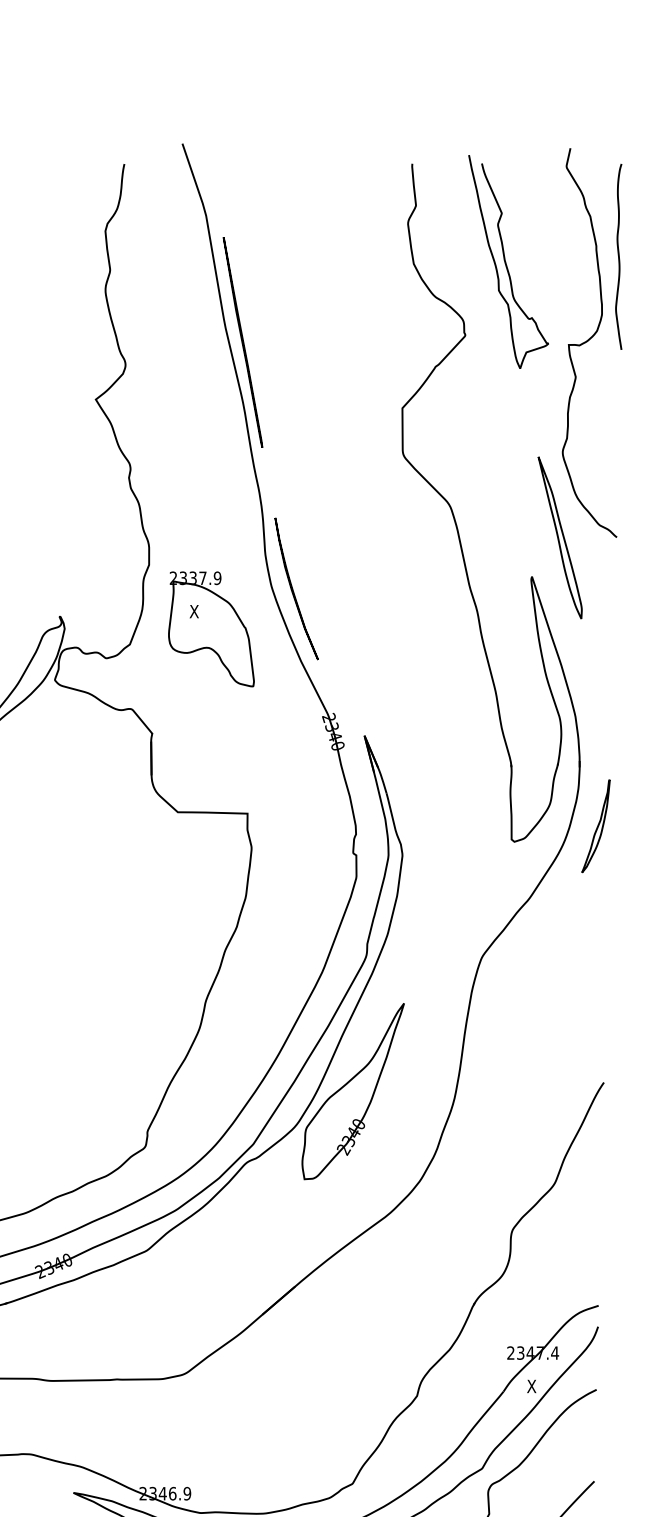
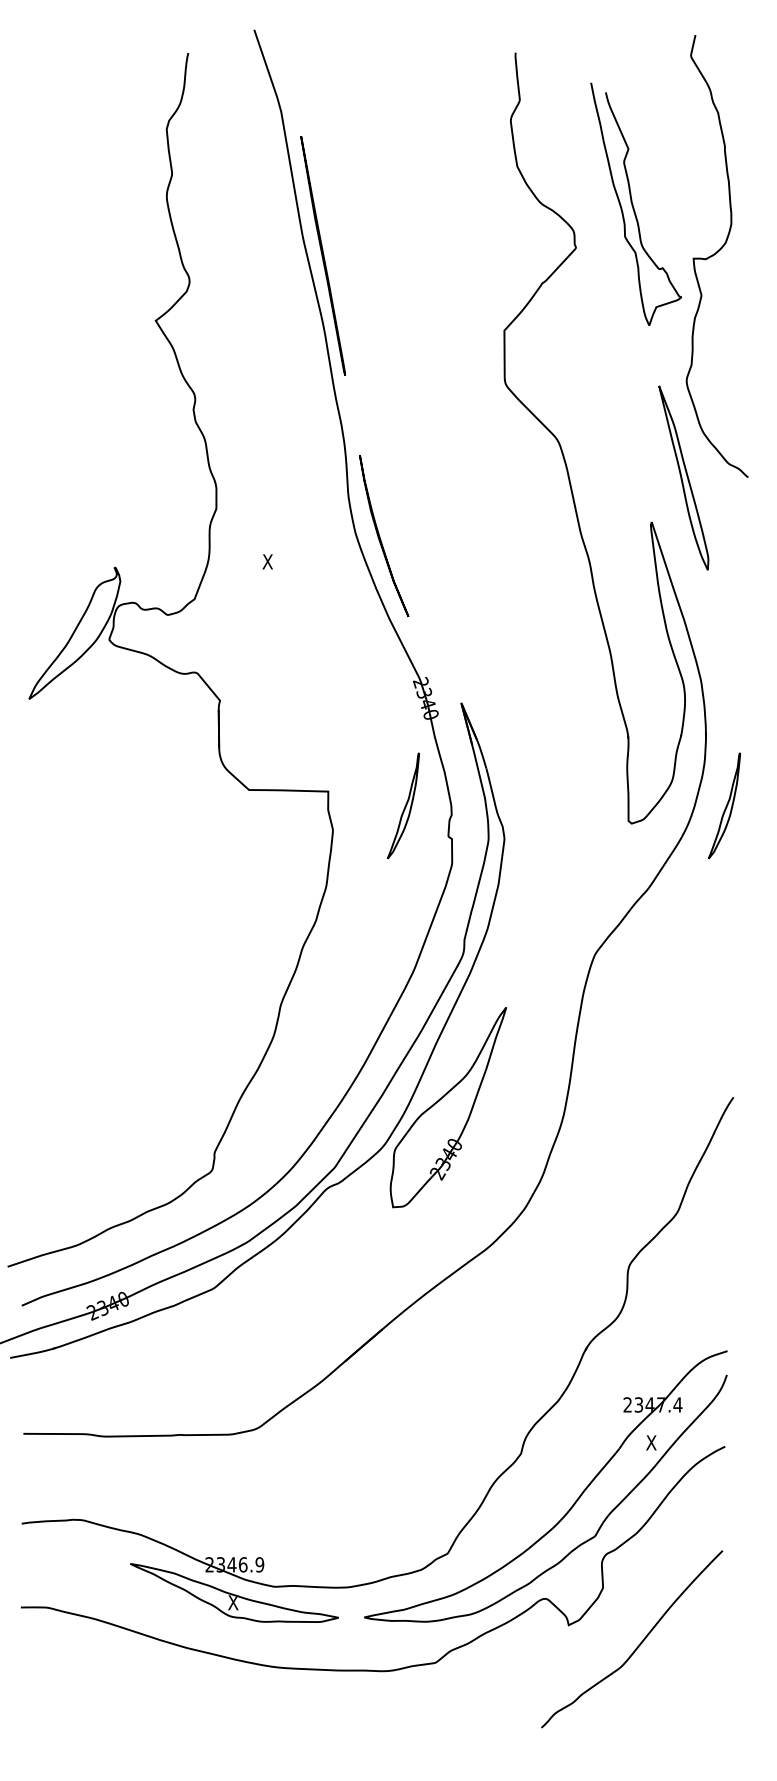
curve: (618, 256) -> (750, 158), removed
curve: (506, 262) -> (633, 204), moved
part: (211, 628) -> (287, 581), removed
part: (313, 825) -> (403, 805), added

